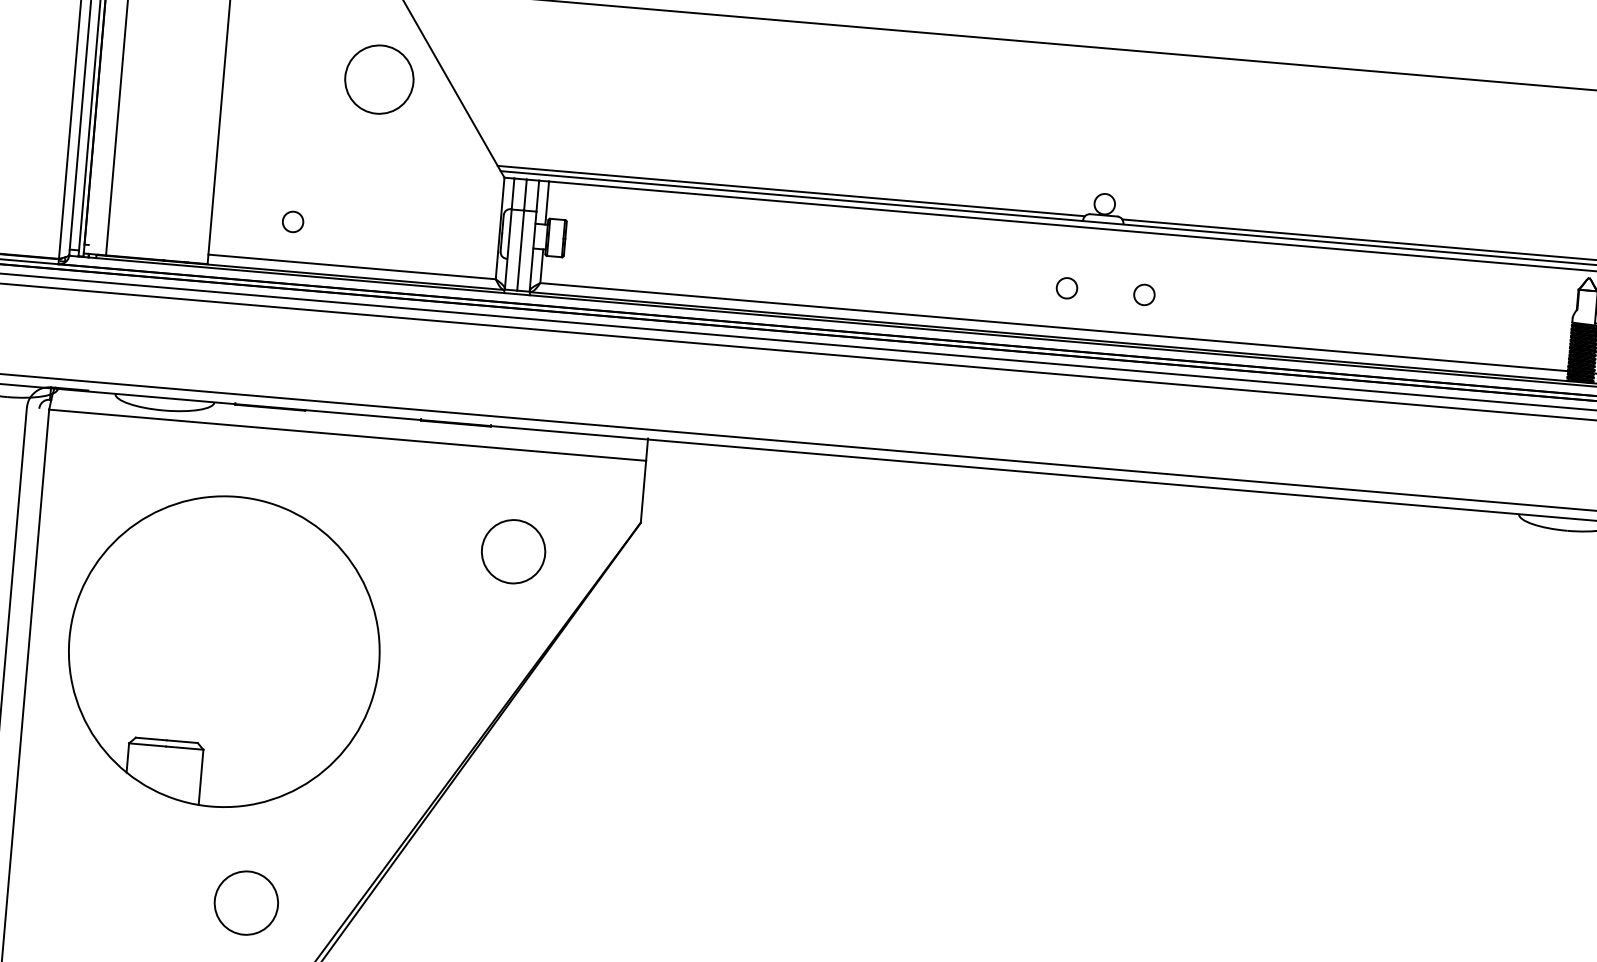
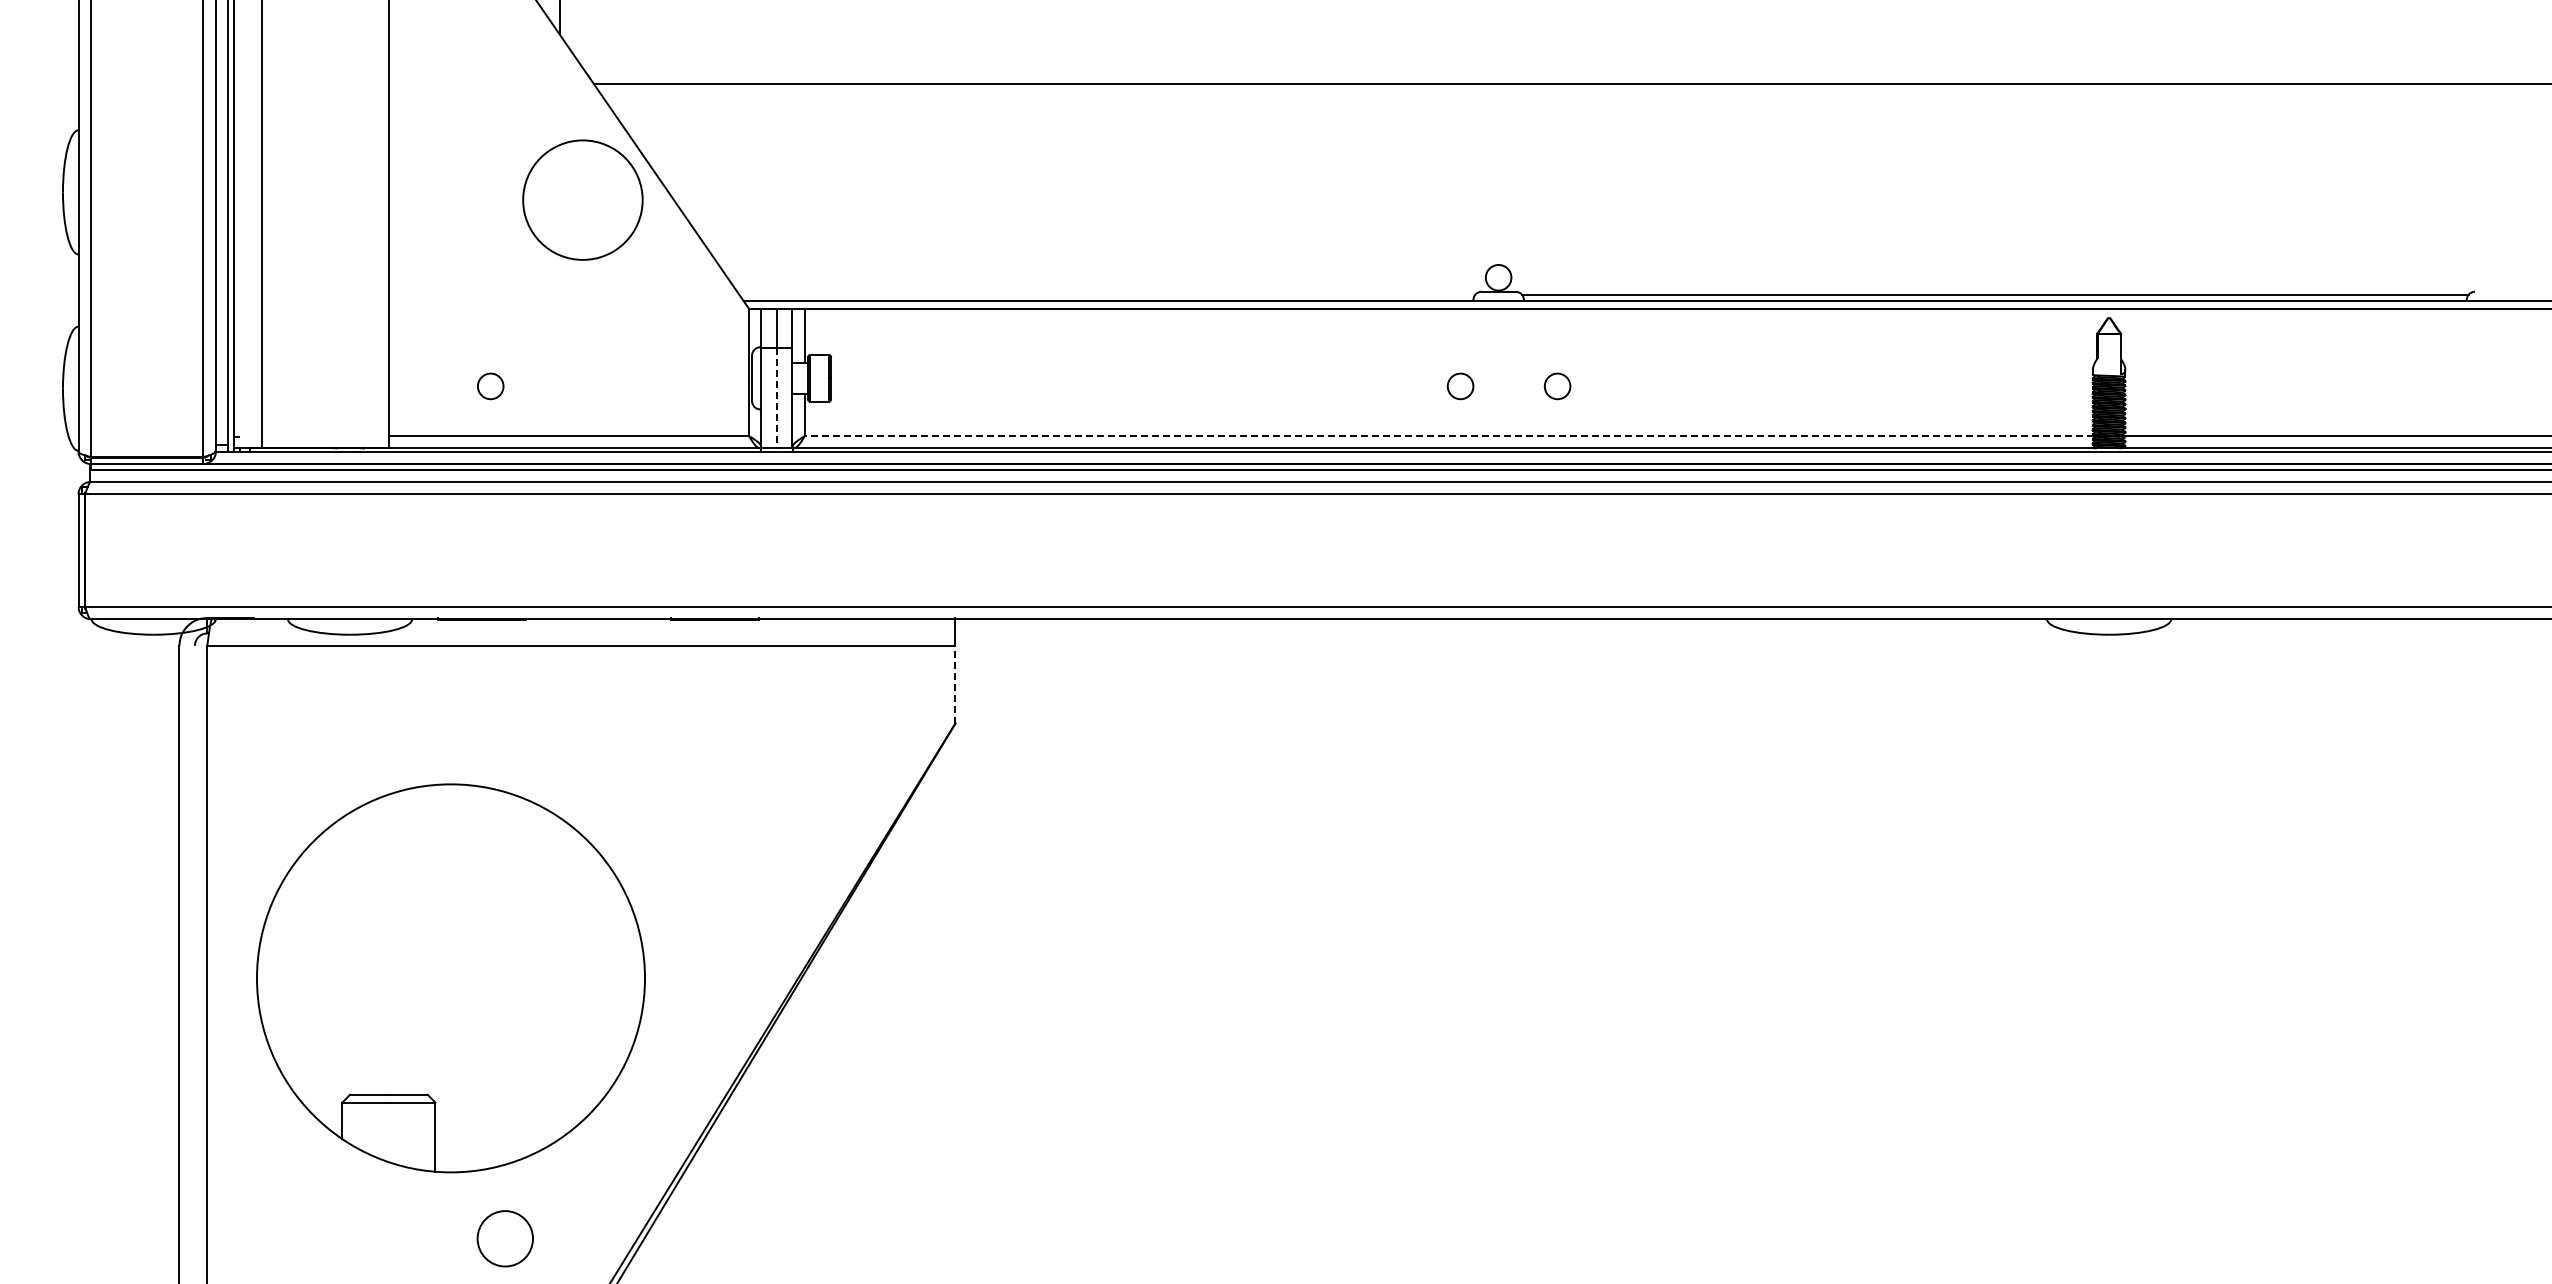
circle: (379, 79) -> (582, 199), size x1.4
line: (791, 190) -> (1107, 294), removed
line: (520, 251) -> (776, 398), solid -> dashed
line: (1053, 327) -> (1448, 436), solid -> dashed
line: (643, 491) -> (955, 684), solid -> dashed
circle: (513, 551) -> (799, 772), removed
part: (223, 651) -> (450, 978), moved
circle: (245, 902) -> (504, 1238), size x0.7

